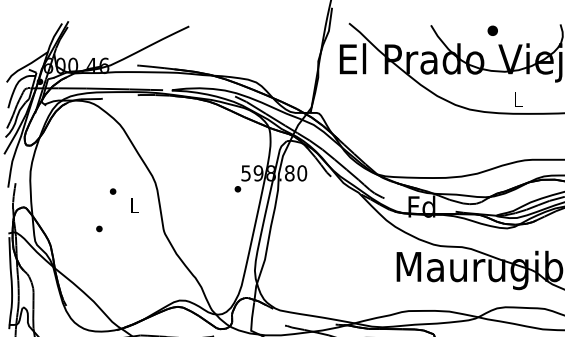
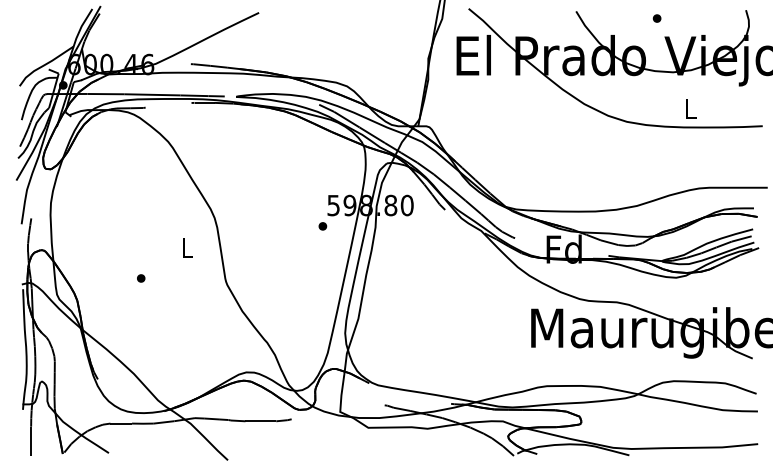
part: (492, 30) -> (656, 18), size x0.62
part: (113, 191) -> (159, 229), removed

